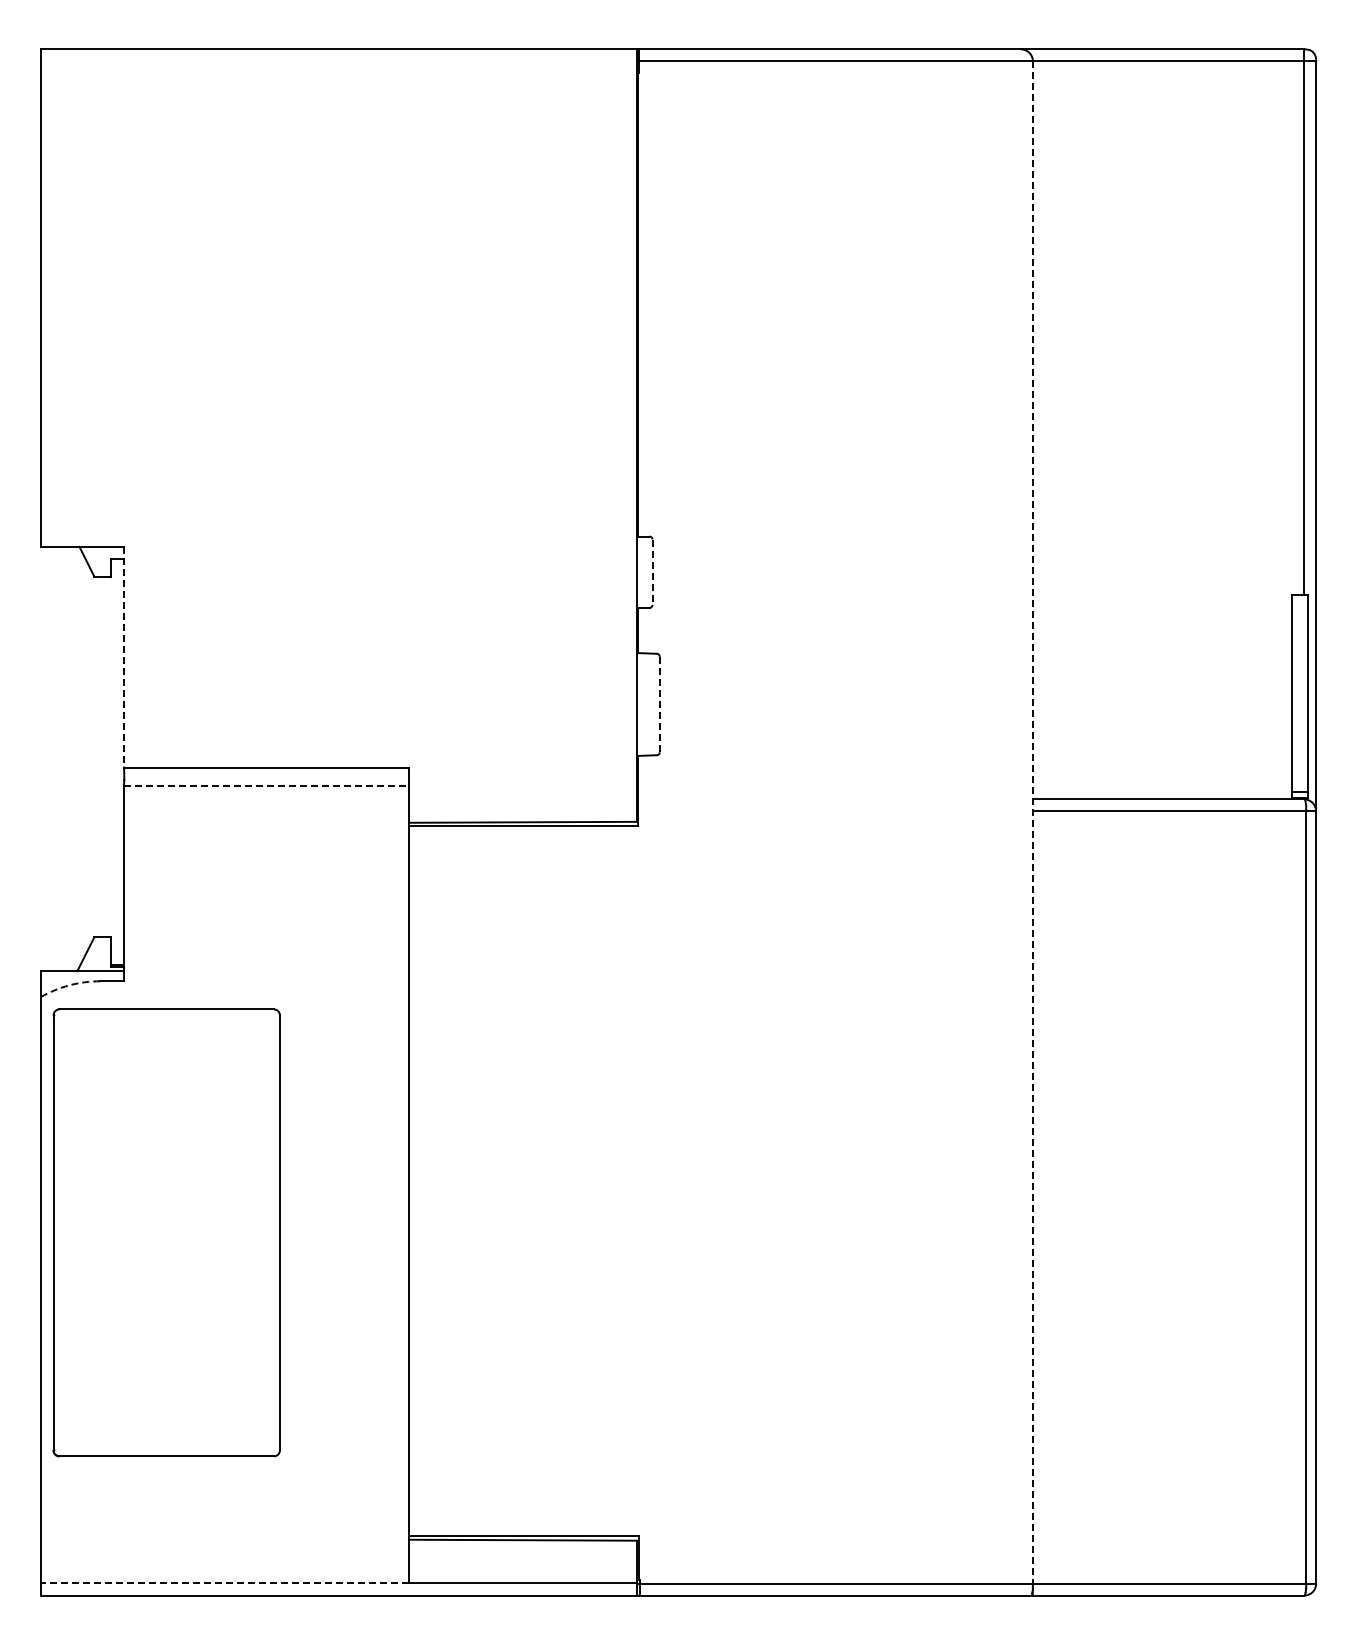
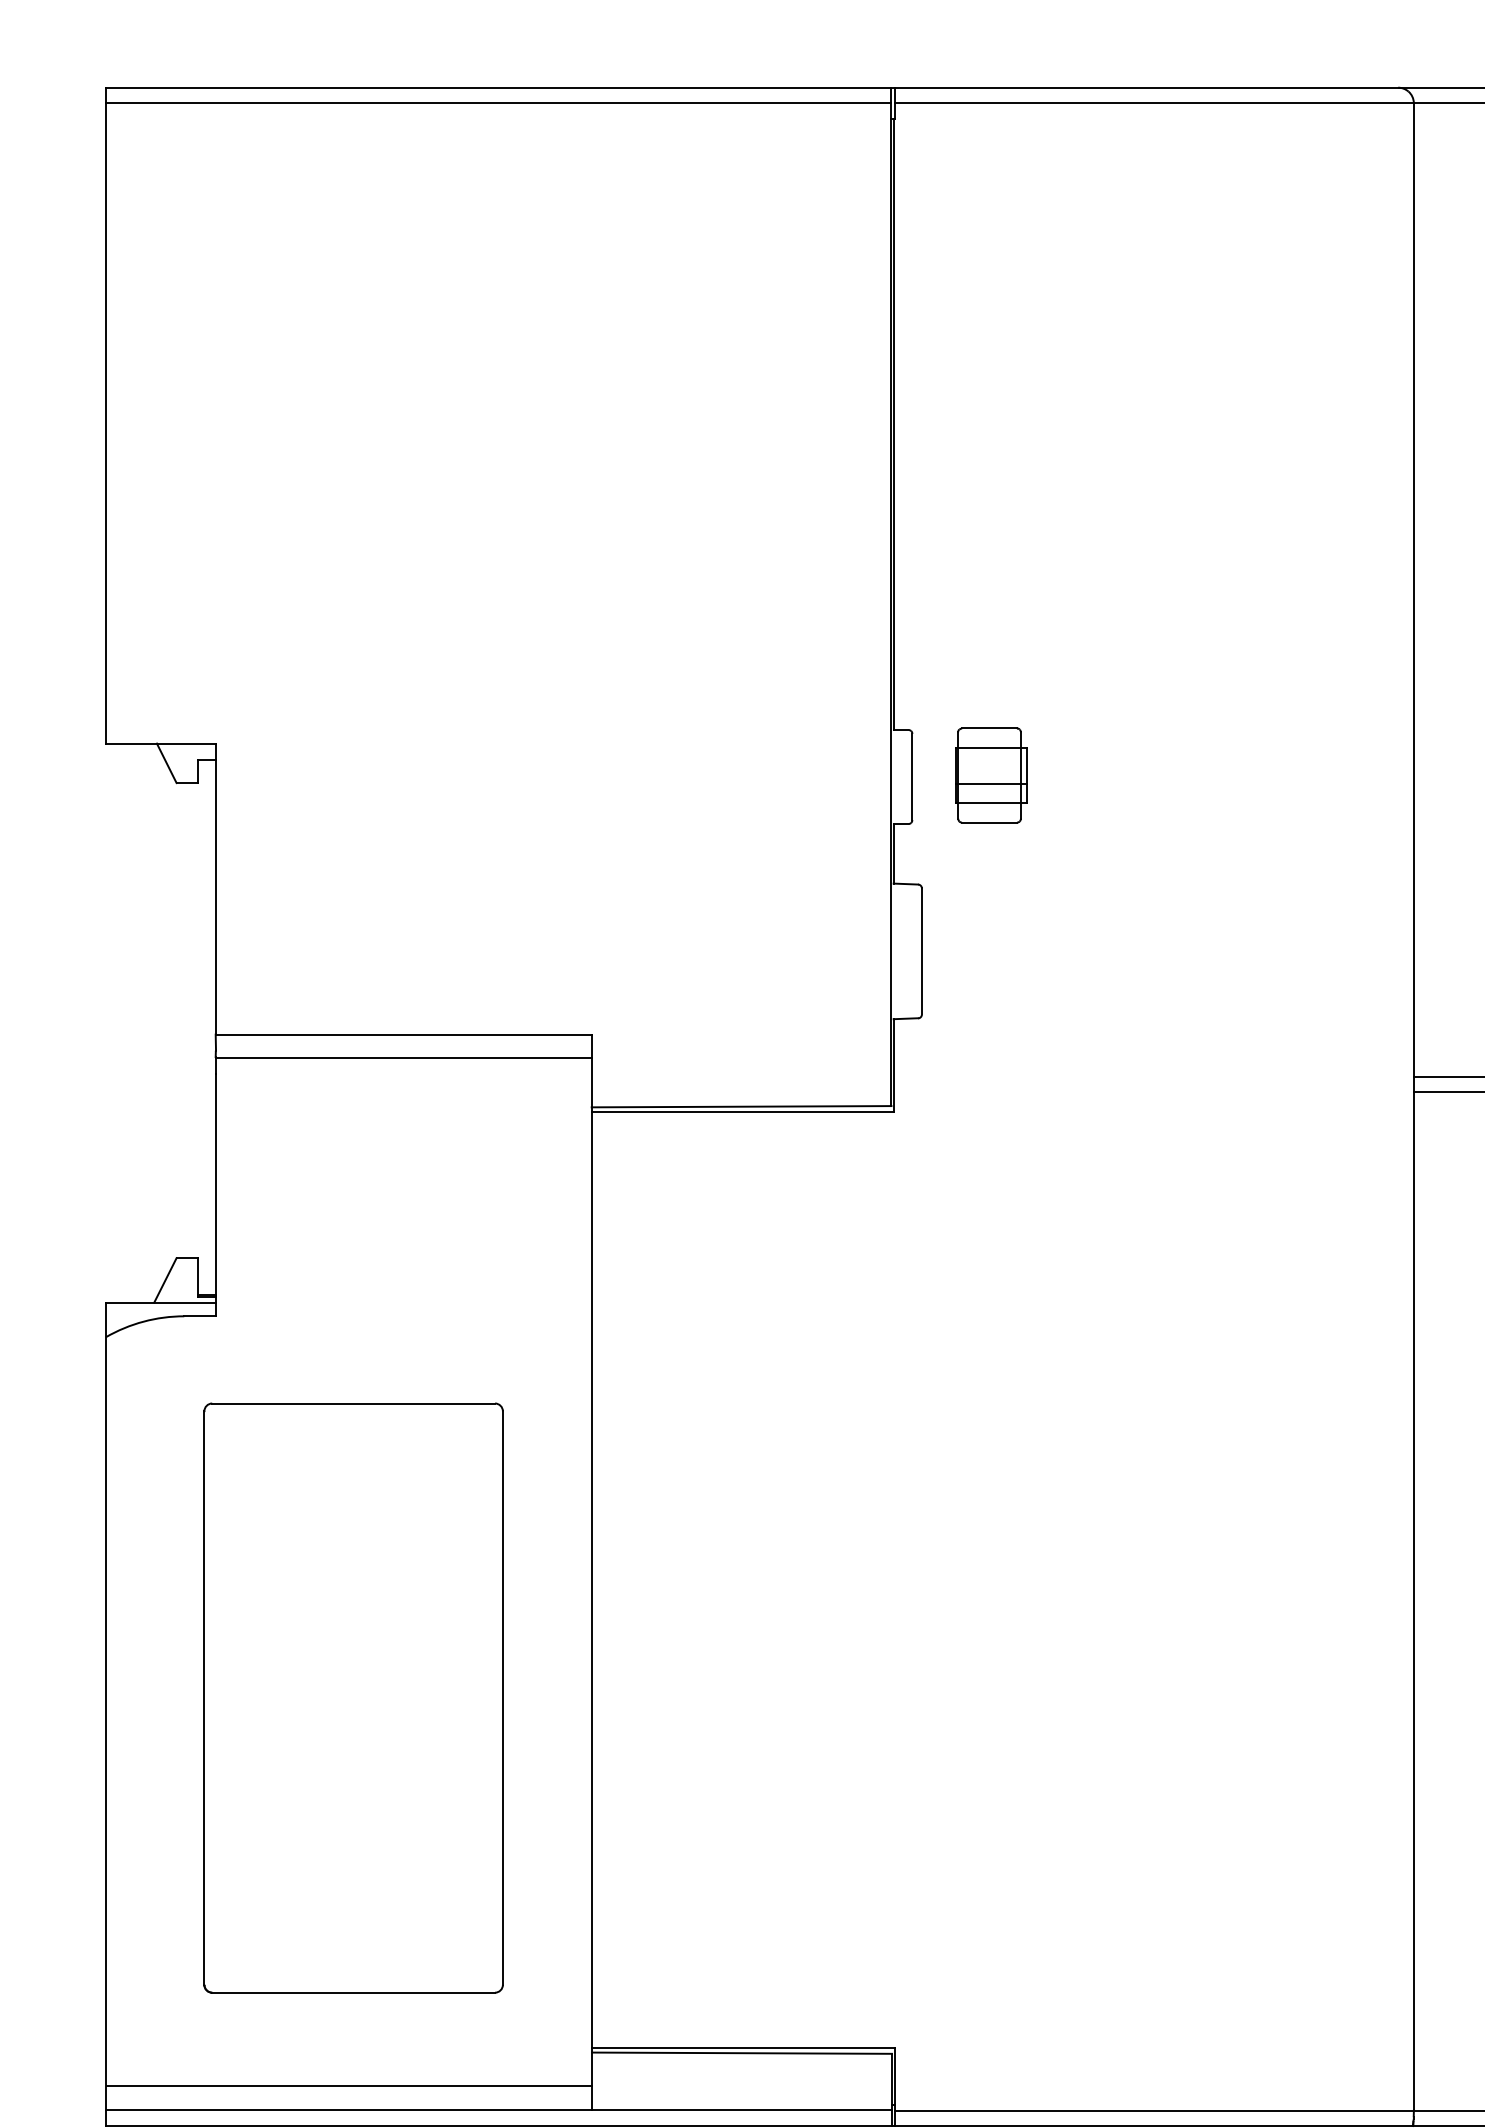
line: (338, 61) -> (498, 103), added
part: (712, 570) -> (991, 774), added
line: (652, 572) -> (912, 777), dashed -> solid
line: (124, 657) -> (216, 889), dashed -> solid
line: (659, 704) -> (921, 951), dashed -> solid
line: (266, 785) -> (403, 1058), dashed -> solid
line: (1032, 823) -> (1413, 1108), dashed -> solid
arc: (69, 985) -> (143, 1321), dashed -> solid
part: (166, 1232) -> (353, 1697), moved
line: (225, 1565) -> (349, 2086), added
line: (225, 1583) -> (349, 2110), dashed -> solid

